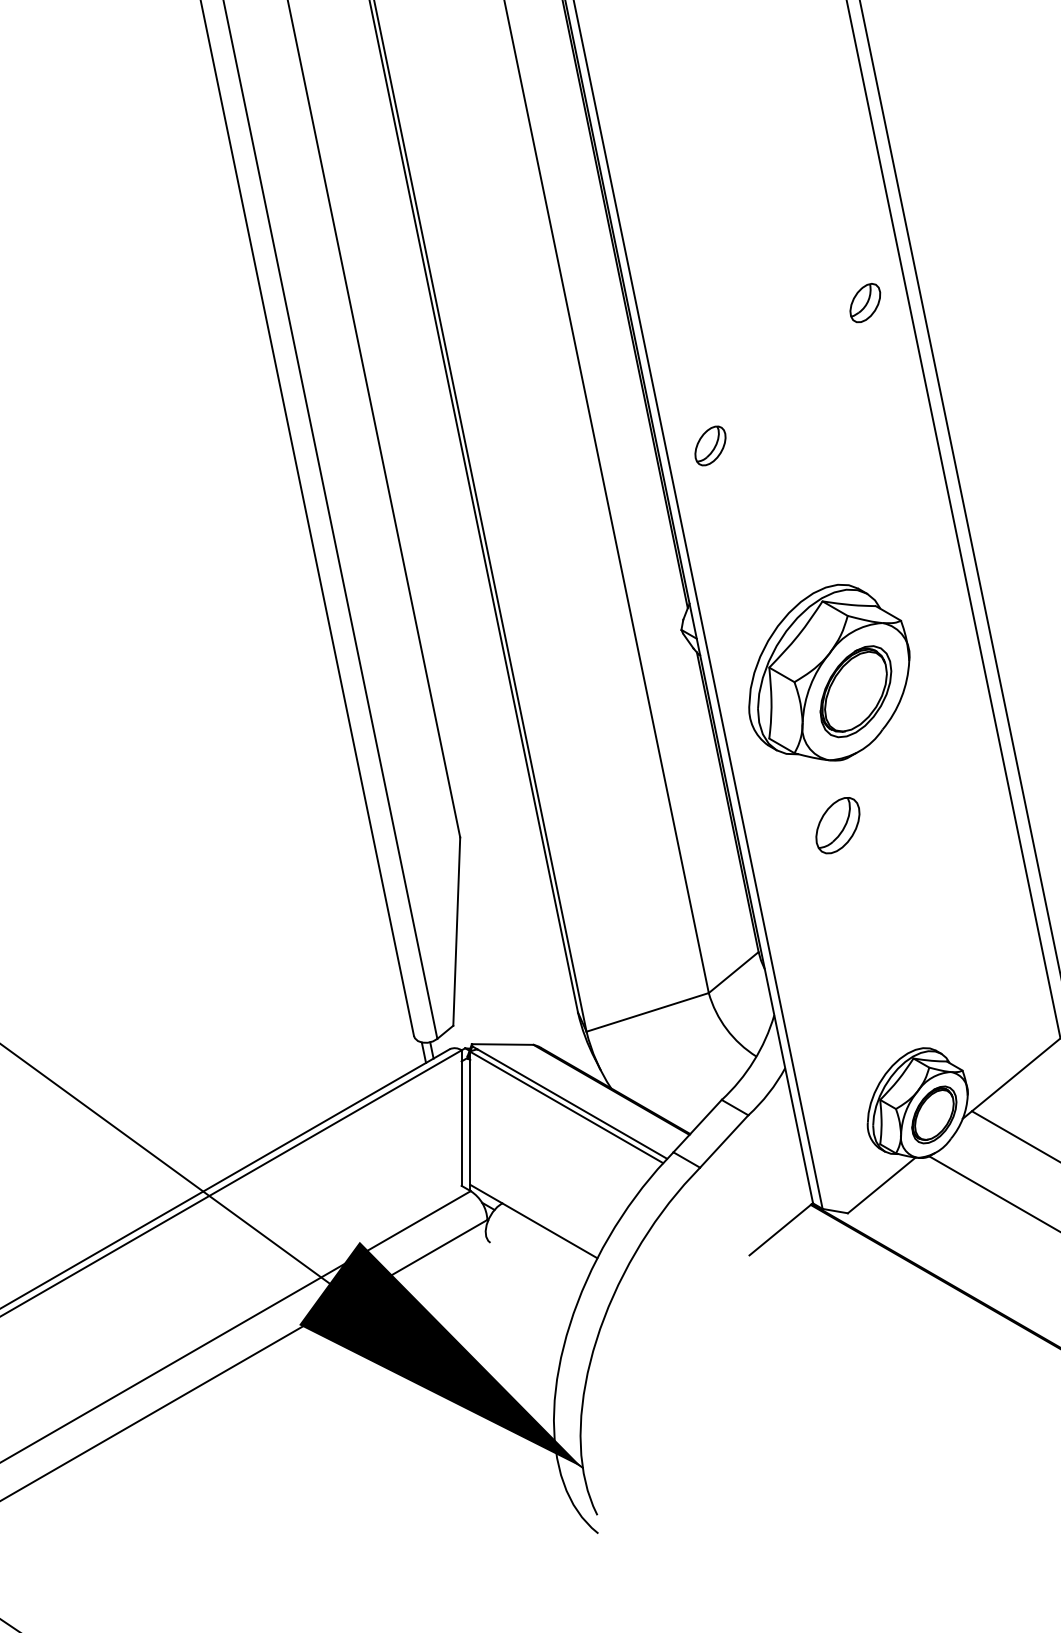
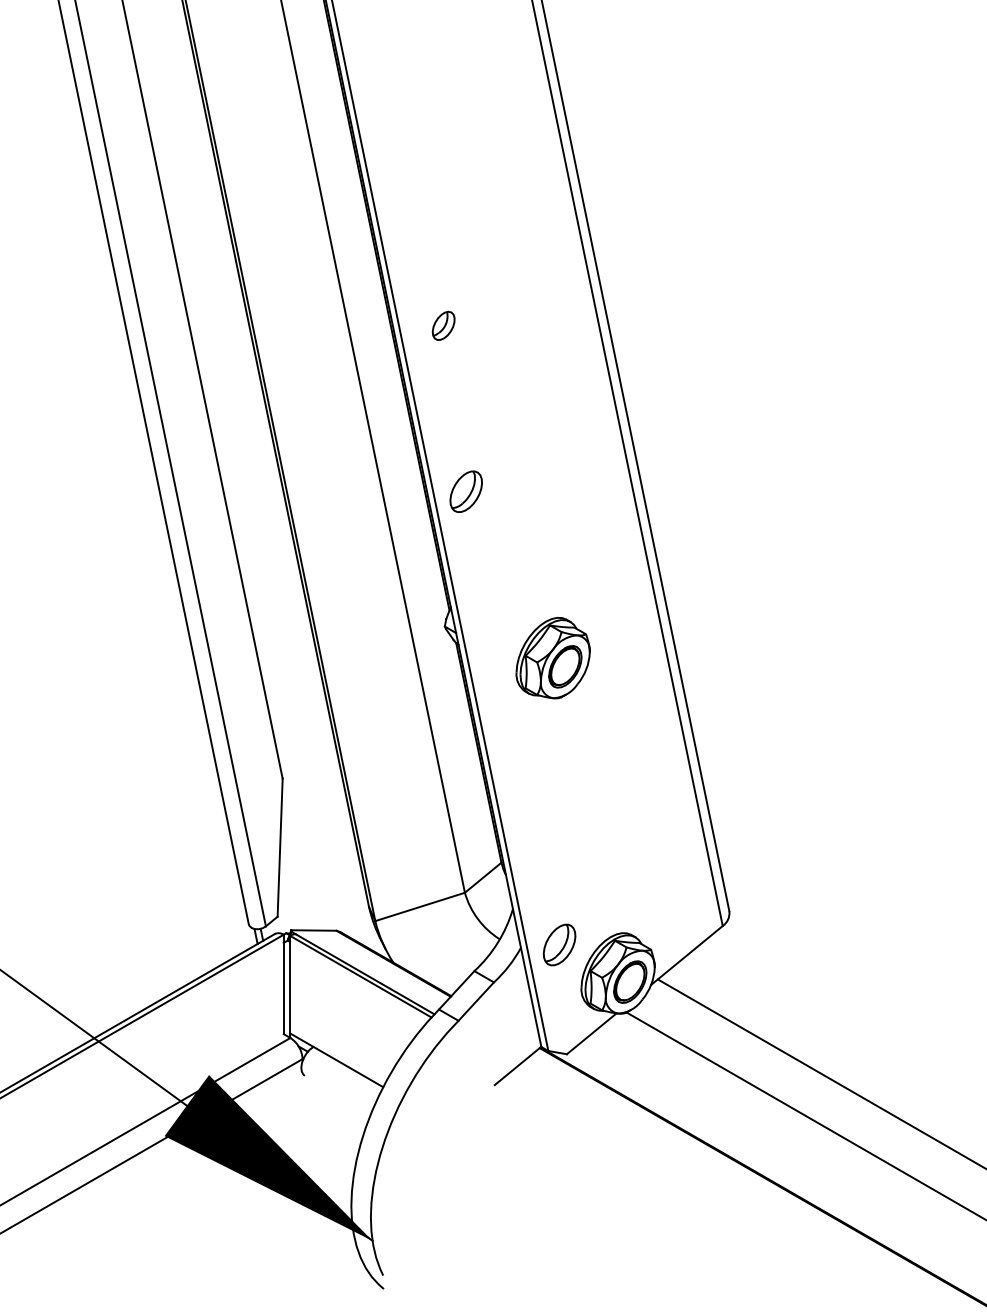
part: (865, 302) -> (443, 325), moved
part: (709, 445) -> (465, 491), size x1.43
part: (828, 673) -> (552, 658), size x0.62
part: (837, 824) -> (559, 944), moved

